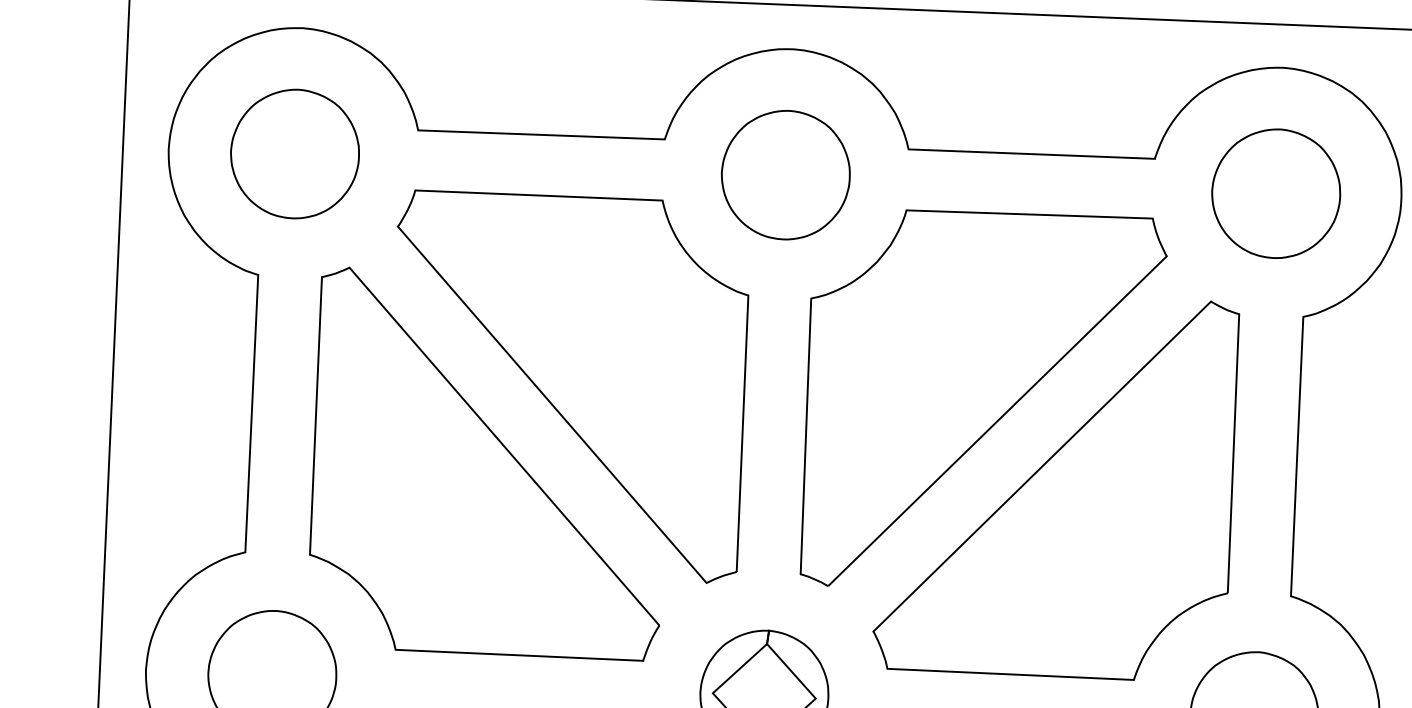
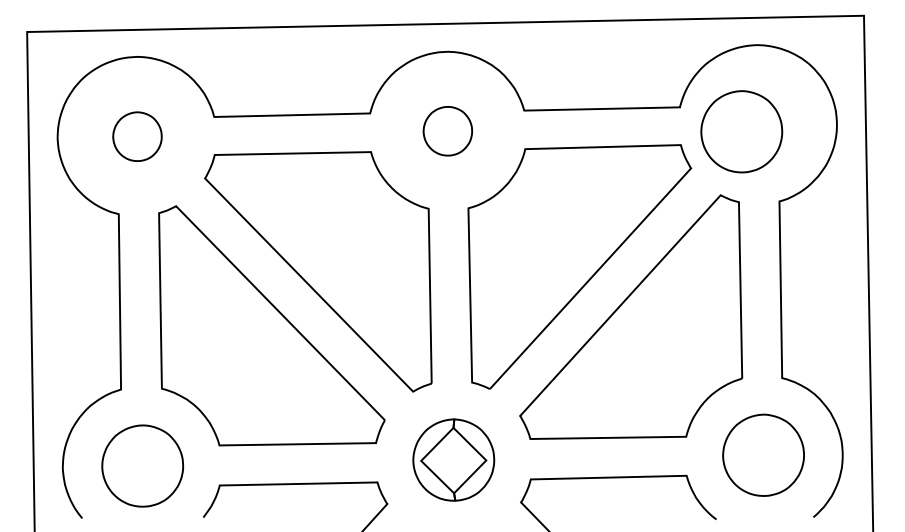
part: (295, 153) -> (137, 136), size x0.6
part: (785, 173) -> (447, 130), size x0.6
part: (1275, 193) -> (741, 131), moved

